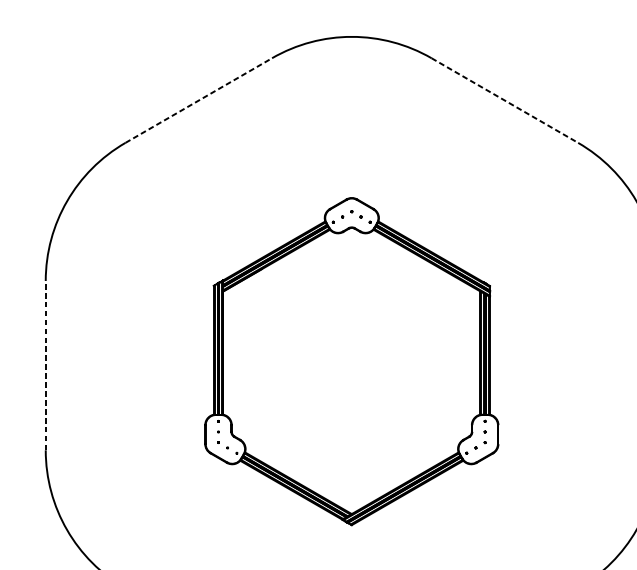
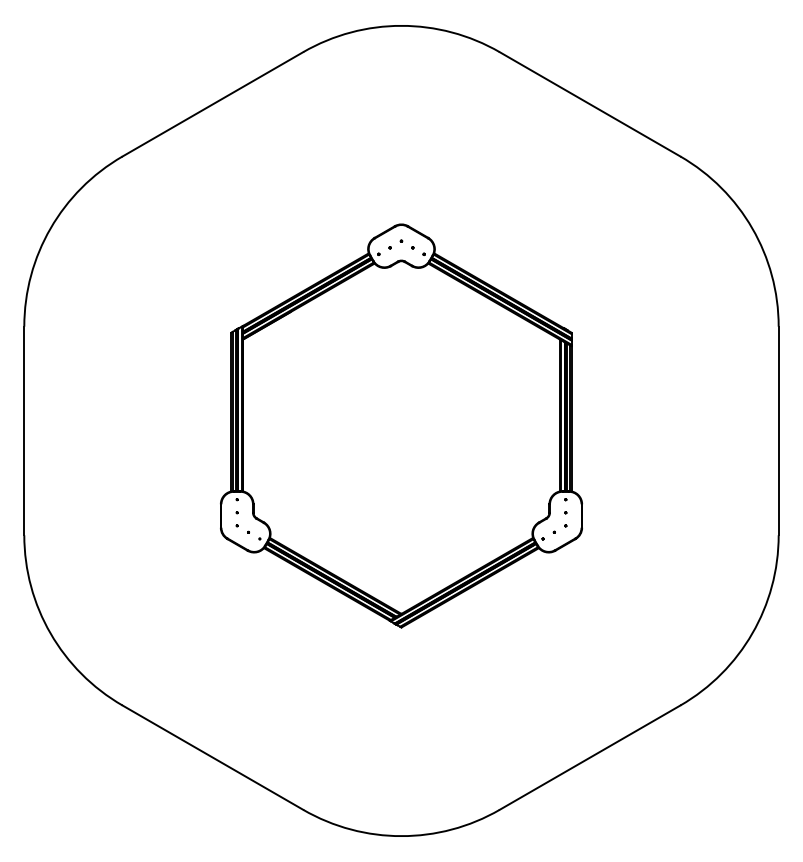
line: (199, 100) -> (213, 104), dashed -> solid
line: (505, 100) -> (590, 104), dashed -> solid
line: (45, 365) -> (24, 430), dashed -> solid

